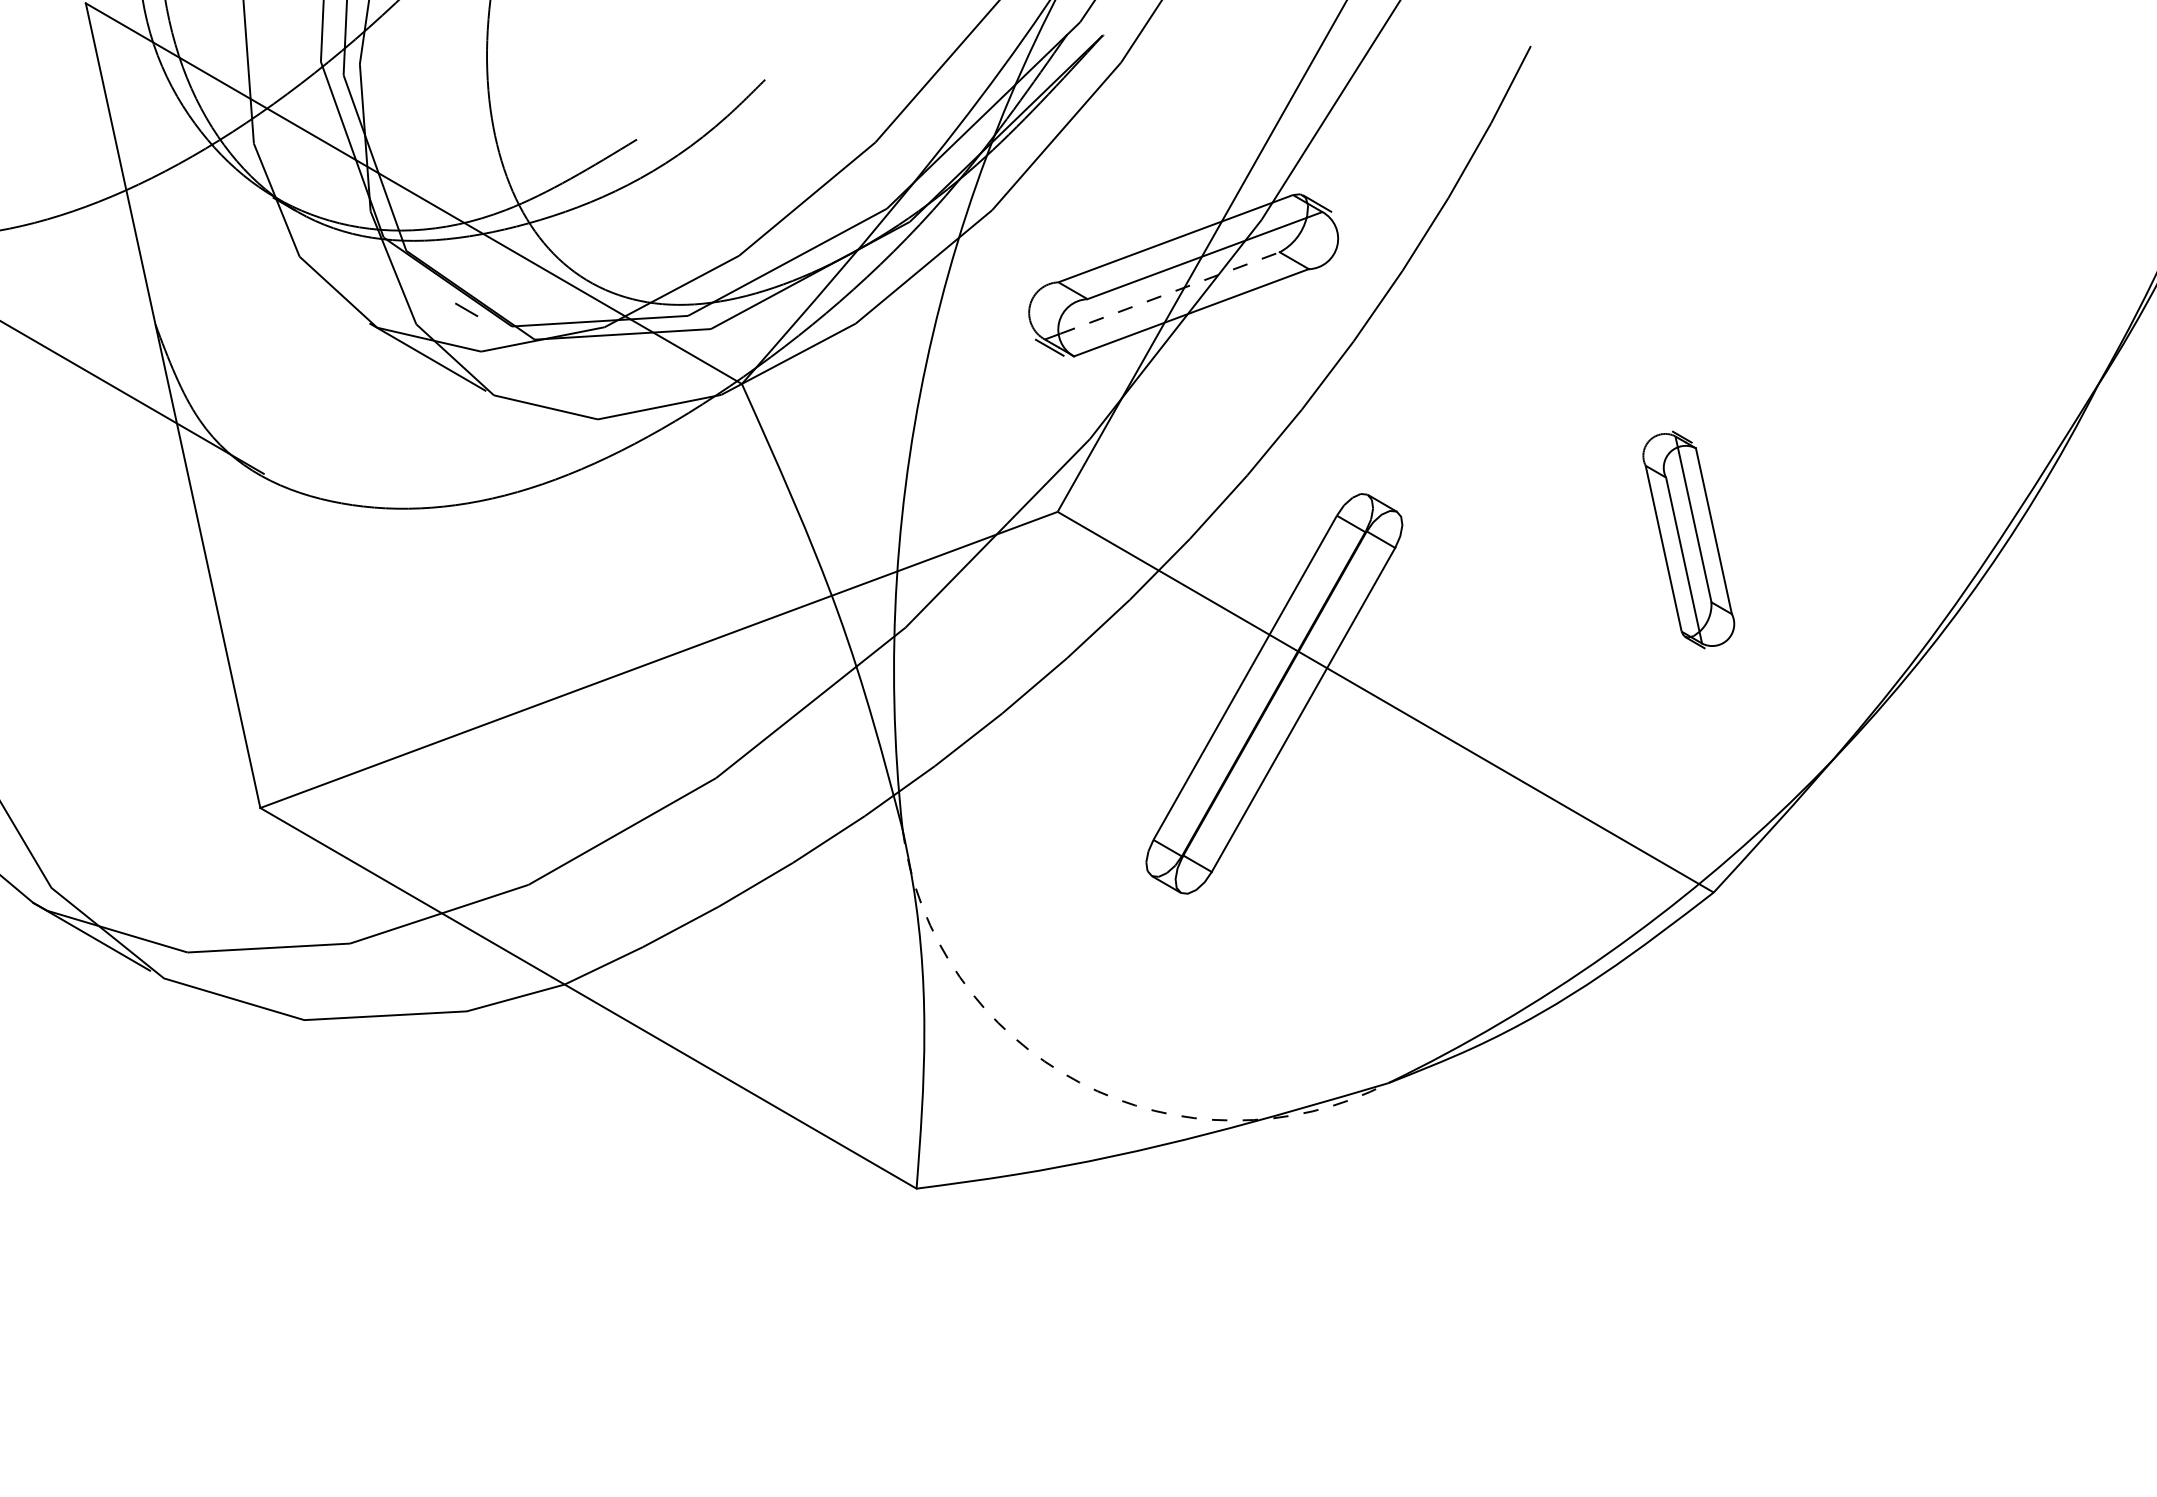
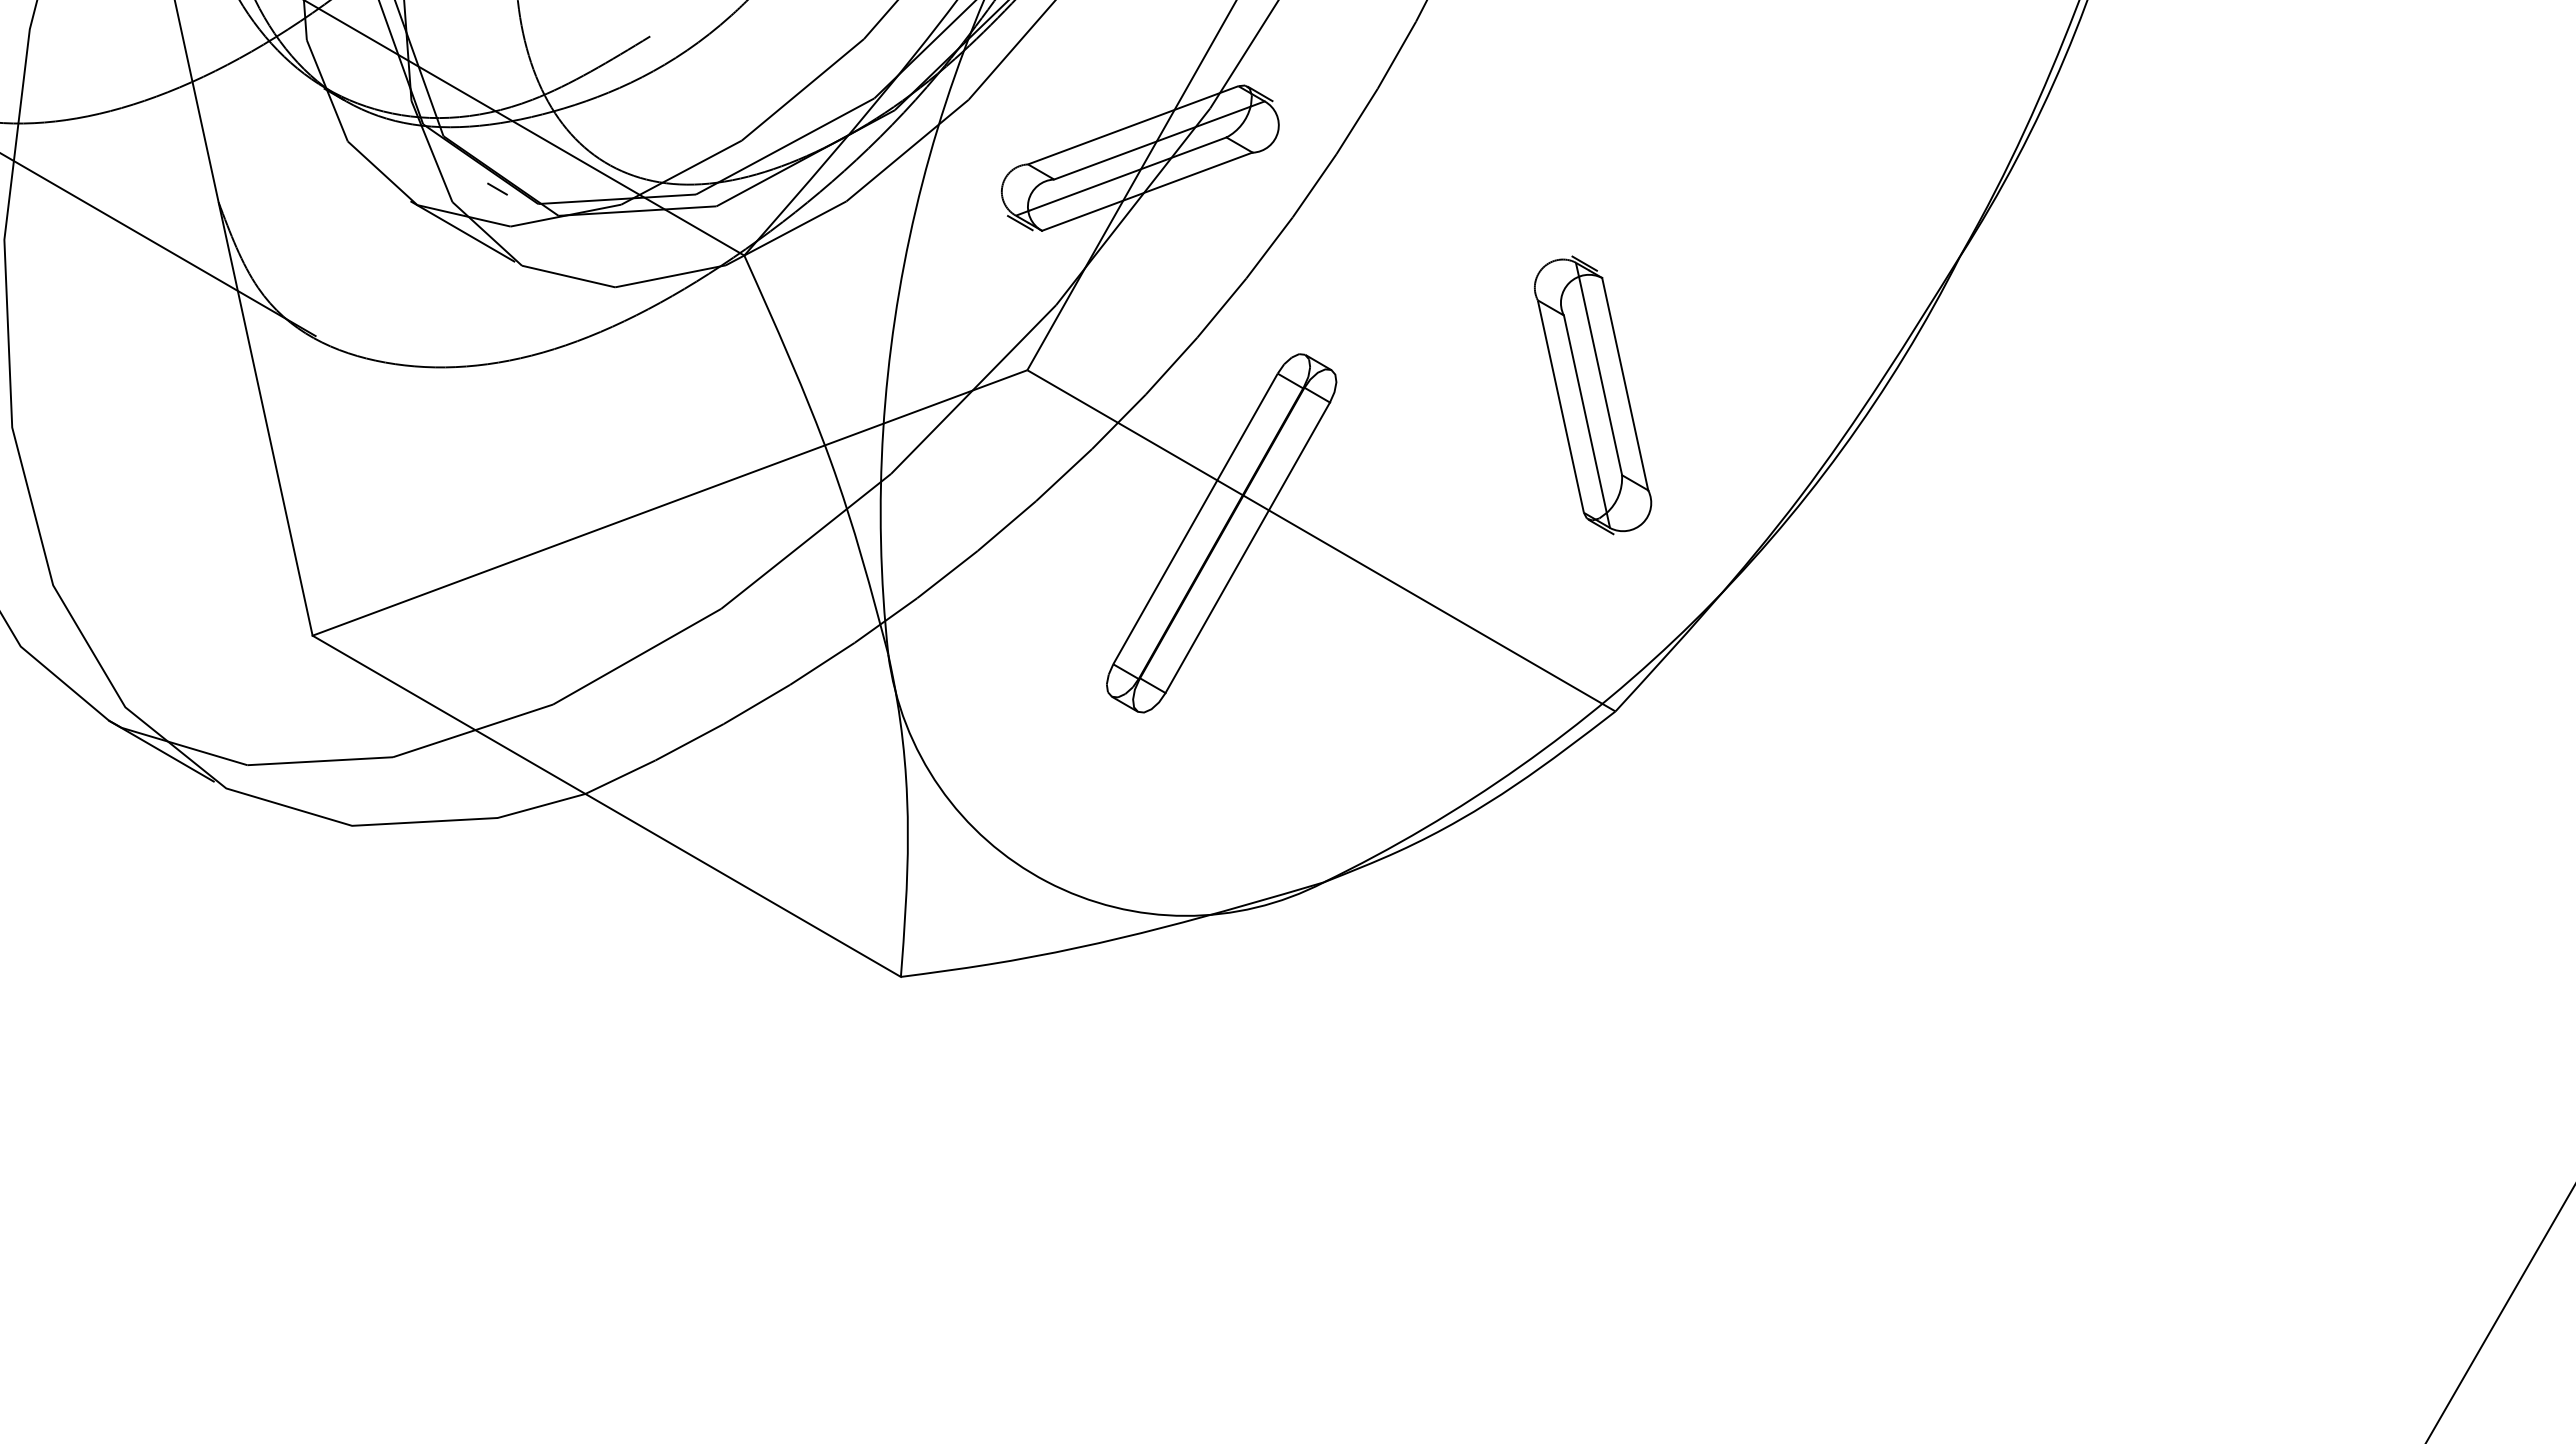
line: (1170, 292) -> (1128, 173), dashed -> solid
part: (1689, 540) -> (1593, 395), size x1.43
arc: (1078, 1082) -> (1046, 881), dashed -> solid

